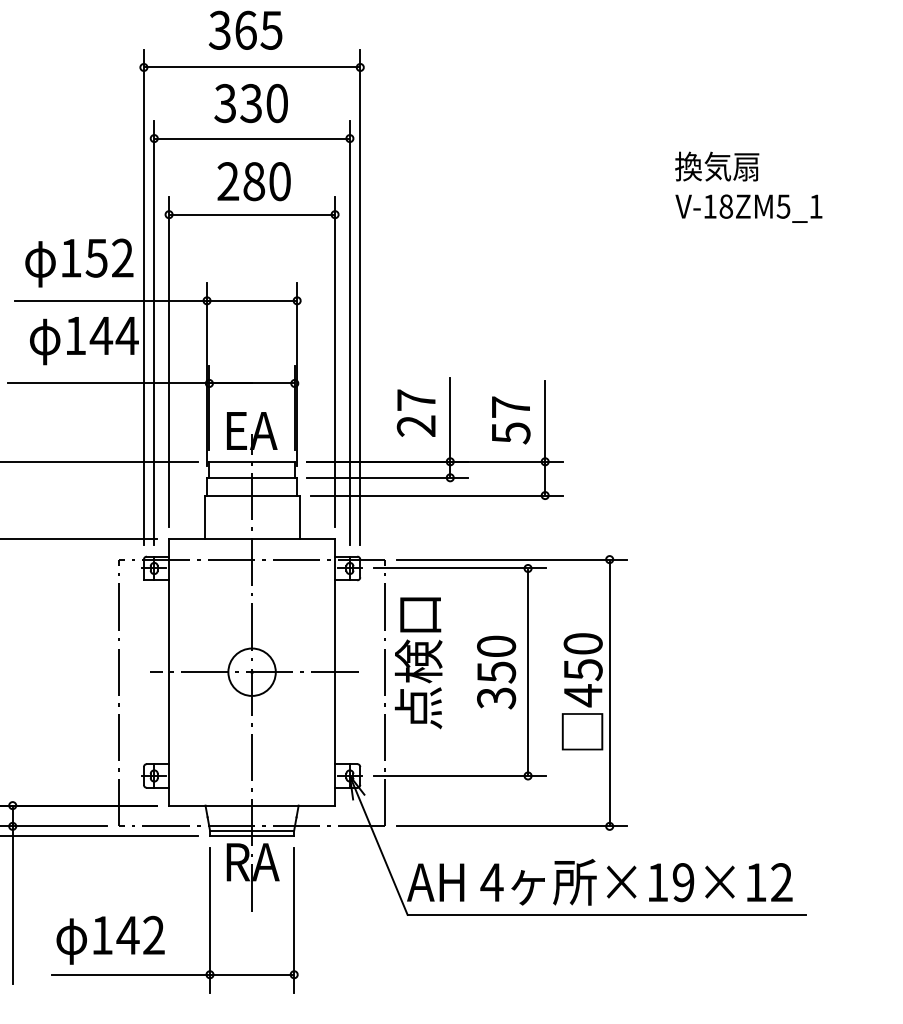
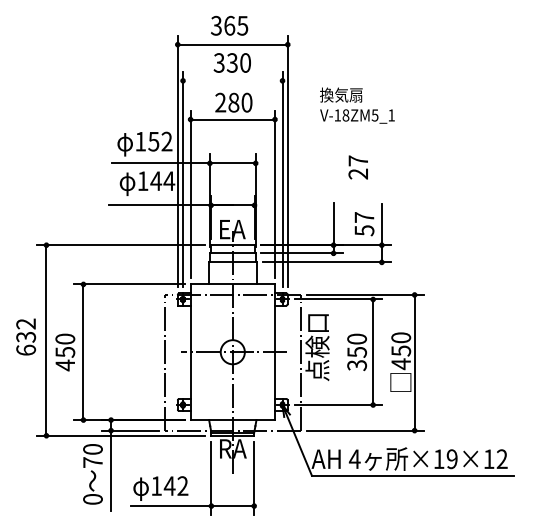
line: (251, 137) -> (232, 80), removed
text: (748, 187) -> (357, 105), moved
text: (414, 413) -> (357, 167), moved

